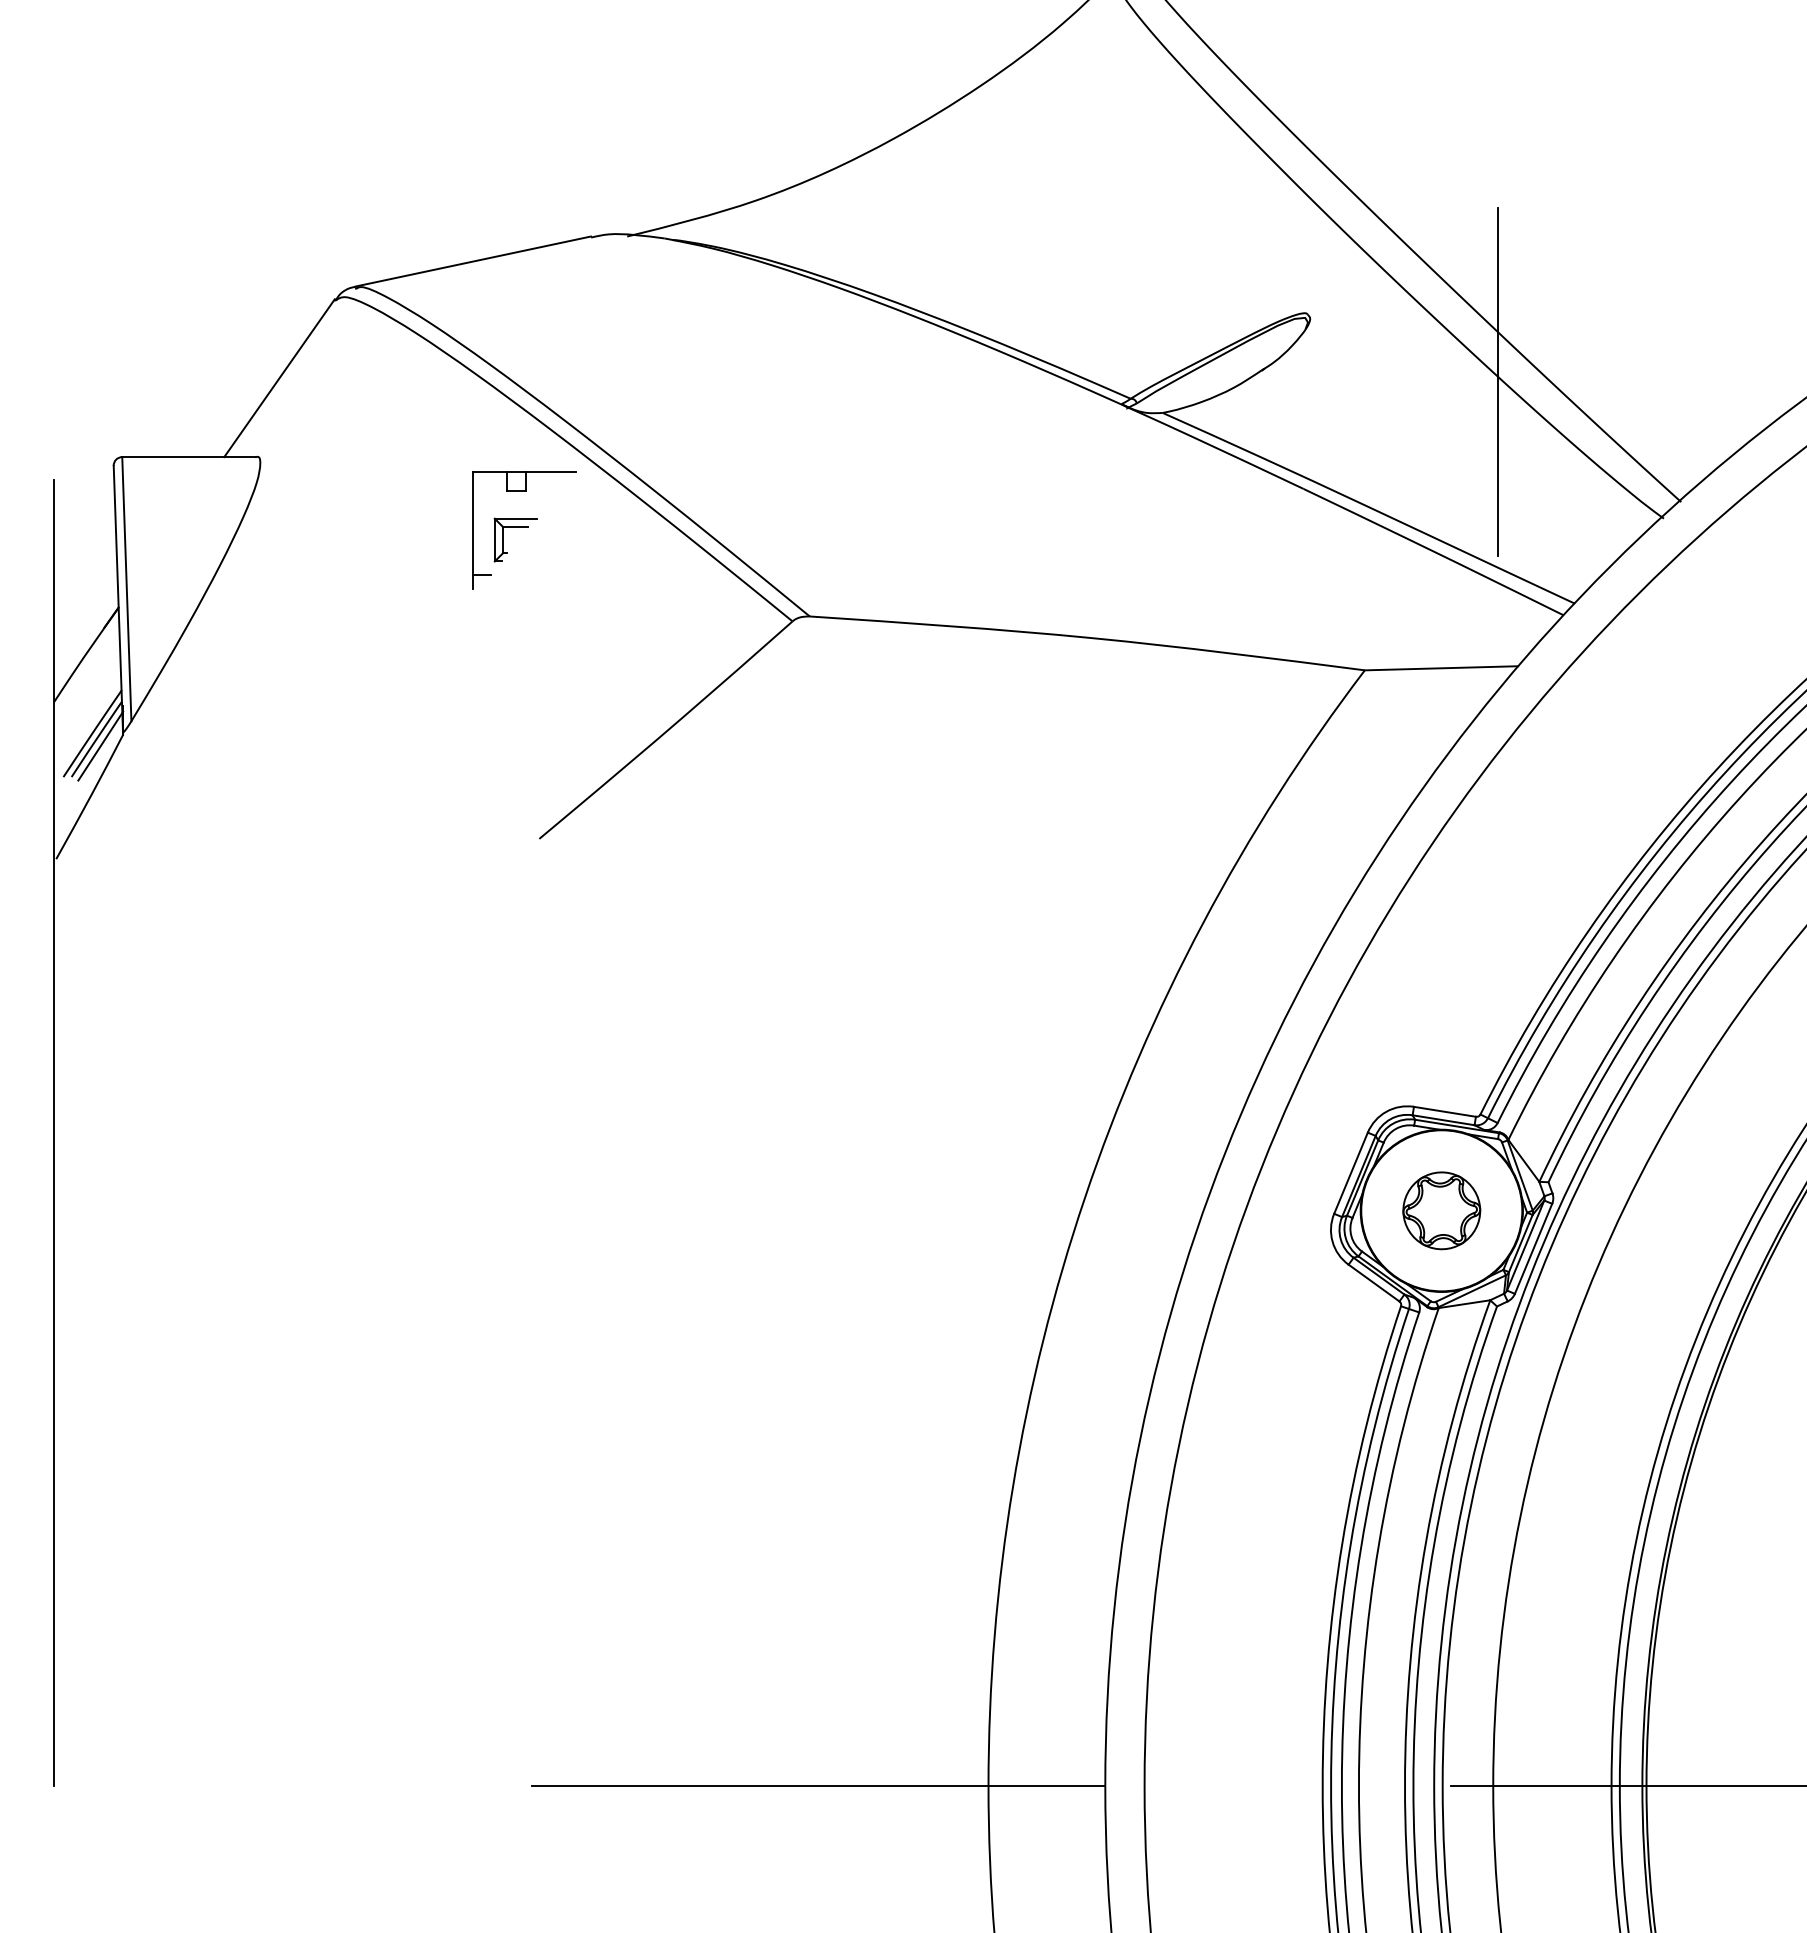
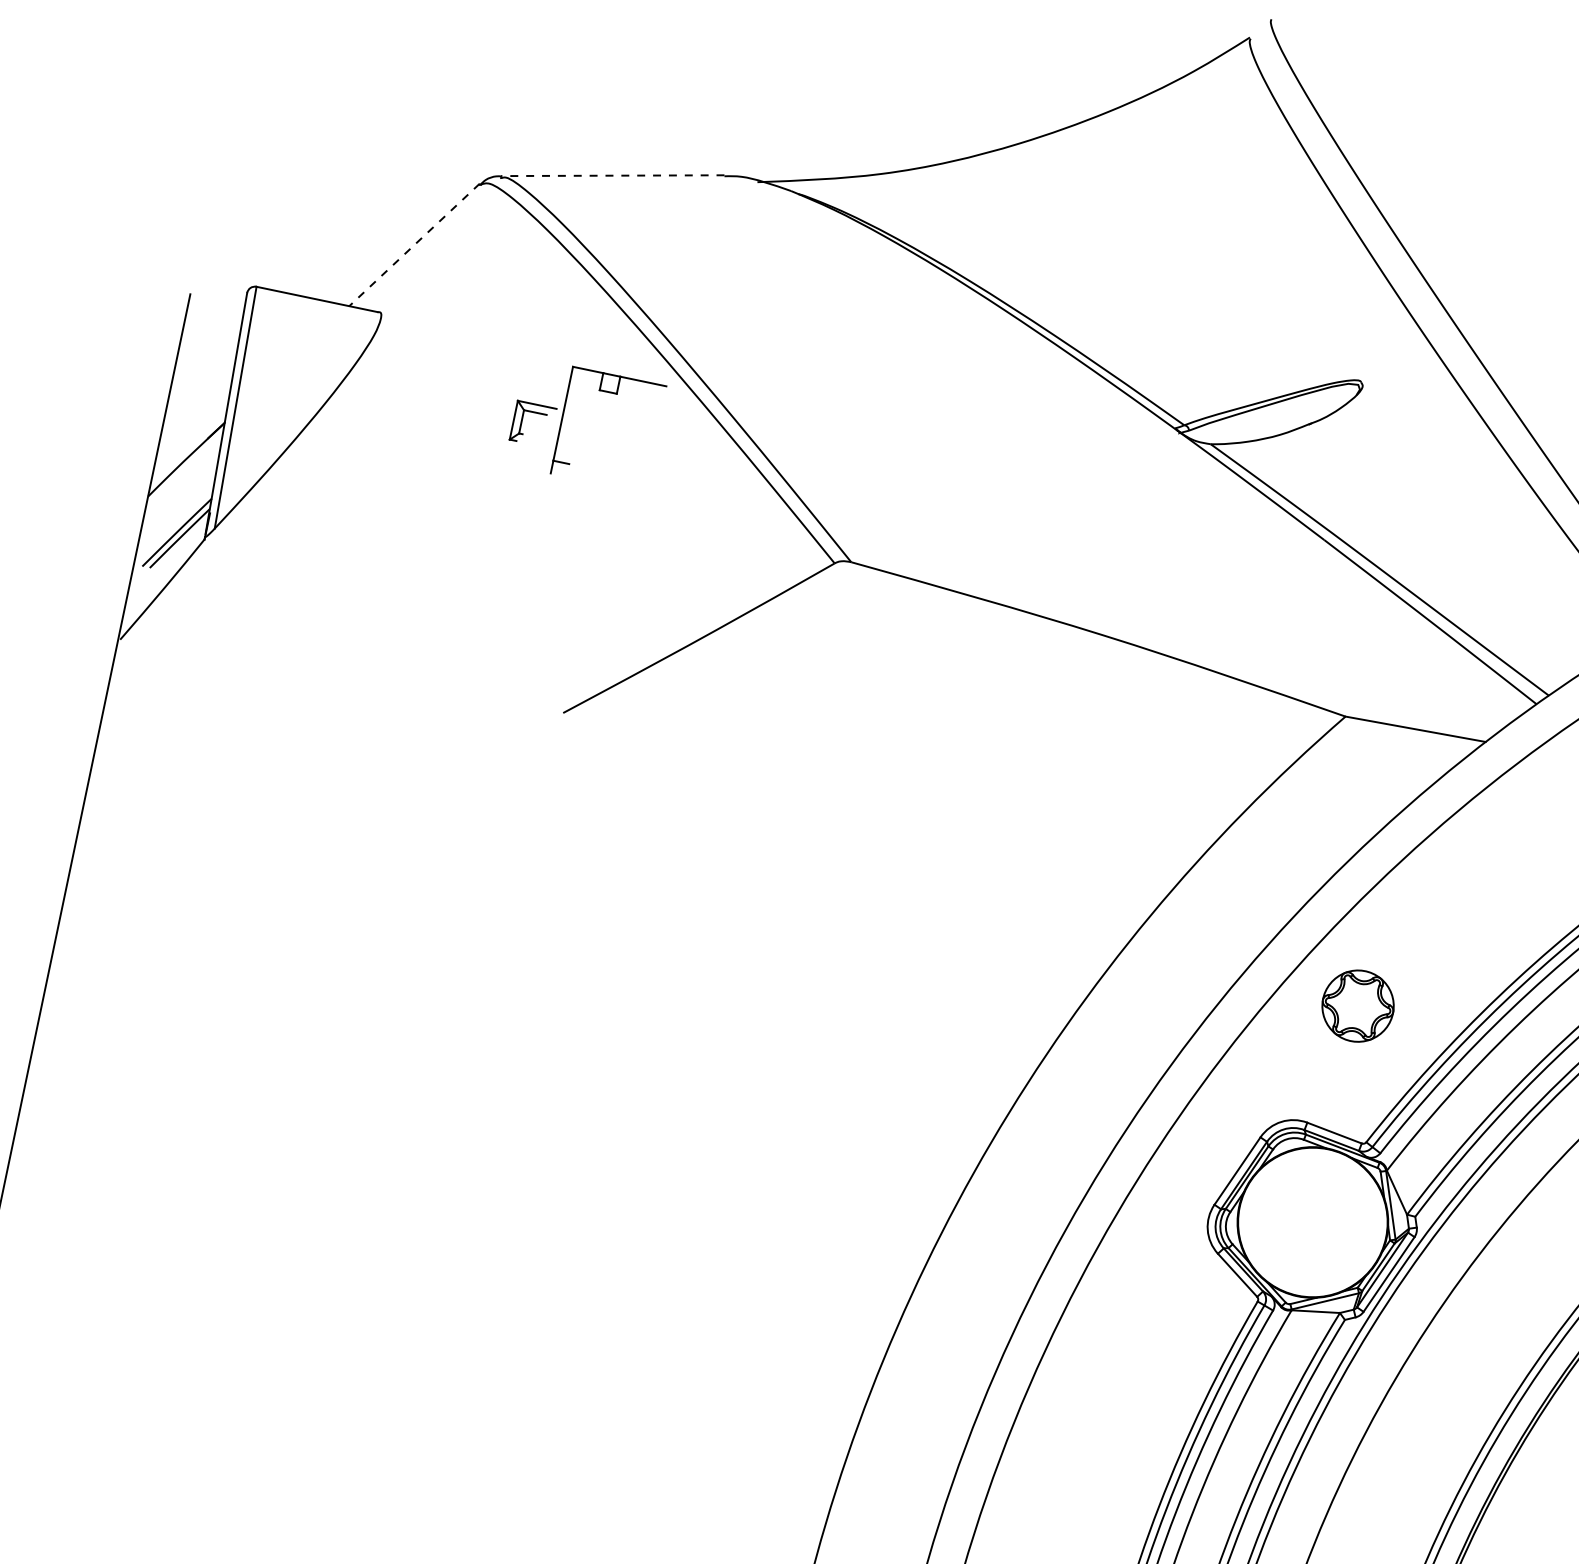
line: (472, 261) -> (612, 175), solid -> dashed
line: (279, 378) -> (414, 245), solid -> dashed
line: (1498, 382) -> (1521, 480), removed
part: (515, 527) -> (535, 412), moved
line: (100, 745) -> (182, 544), removed
part: (1441, 1210) -> (1357, 1005), moved

